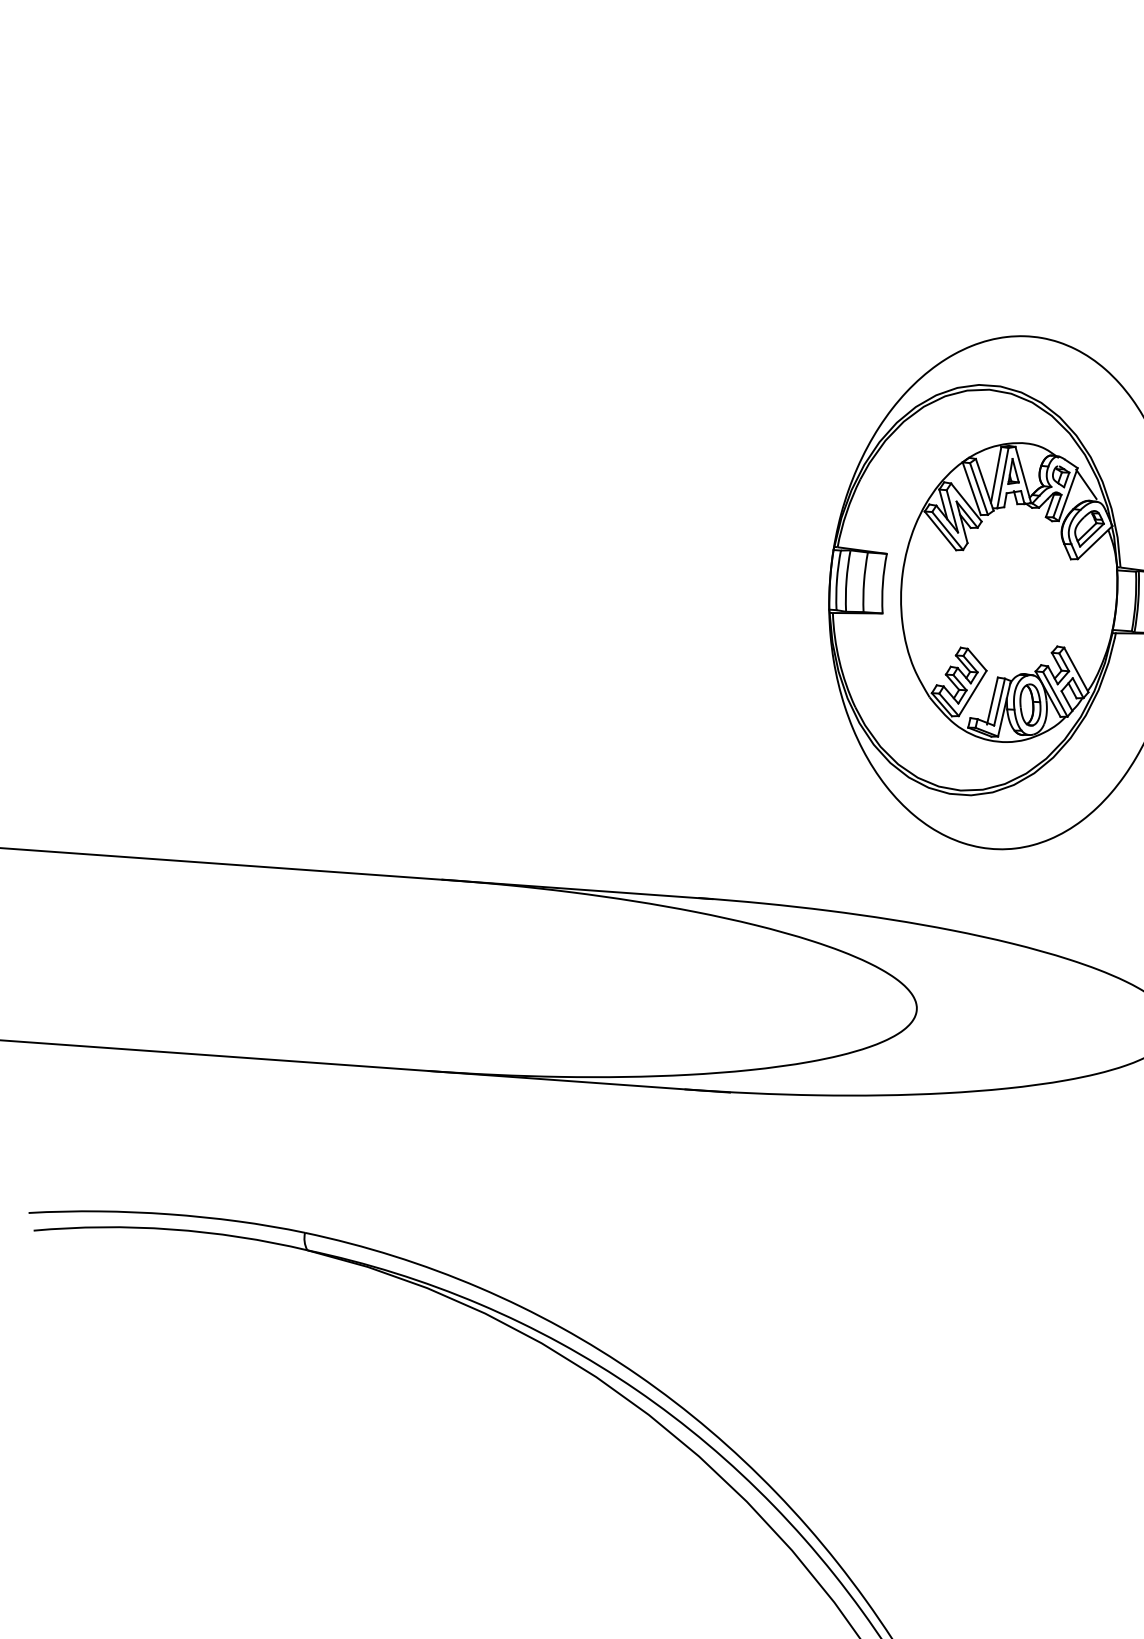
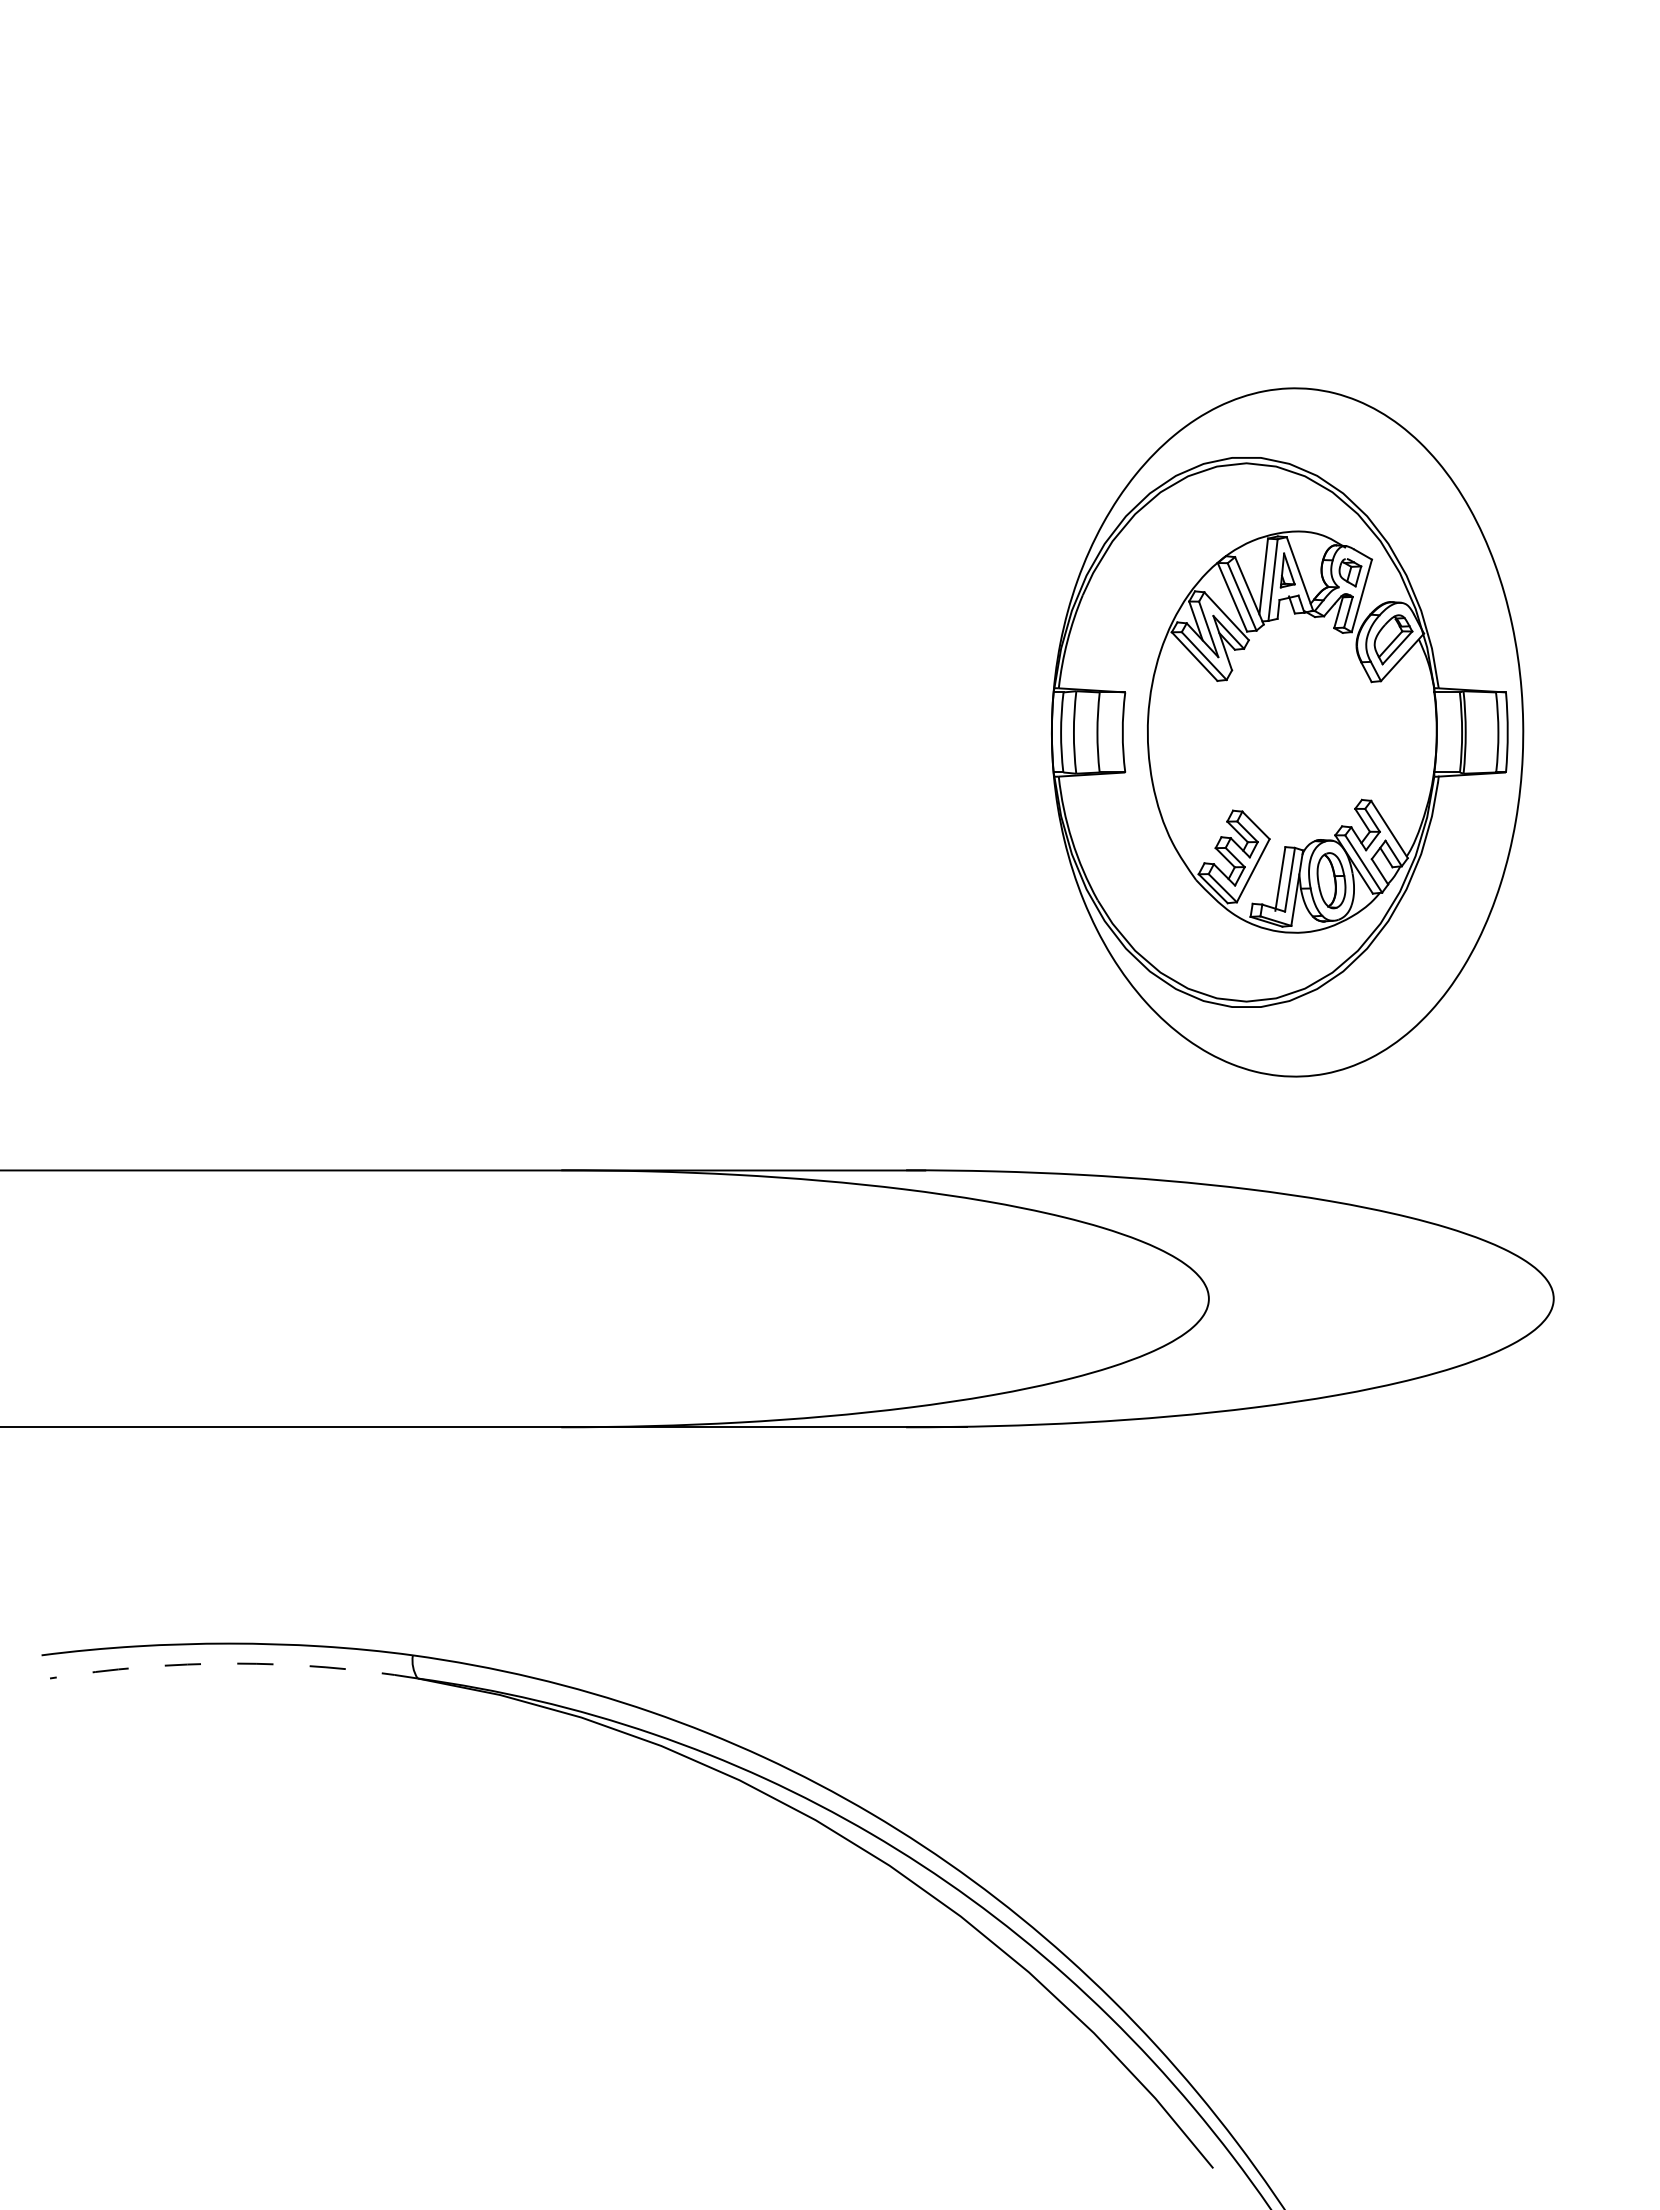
line: (1086, 484) -> (1385, 580), removed
arc: (171, 1229) -> (233, 1663), solid -> dashed

